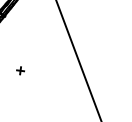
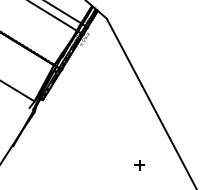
part: (20, 70) -> (139, 165), moved

